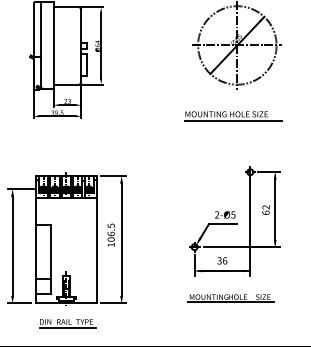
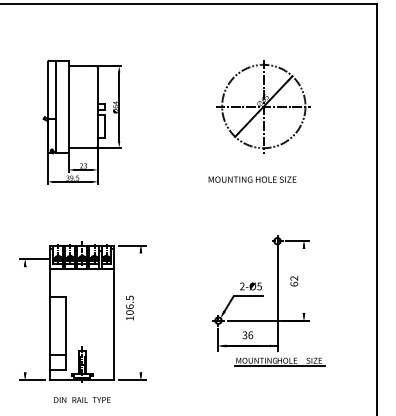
line: (233, 120) -> (259, 186), removed
line: (274, 209) -> (303, 280), removed
line: (121, 239) -> (140, 312), removed
line: (12, 246) -> (25, 319), removed
part: (230, 297) -> (279, 361), moved
line: (67, 328) -> (83, 407), removed

